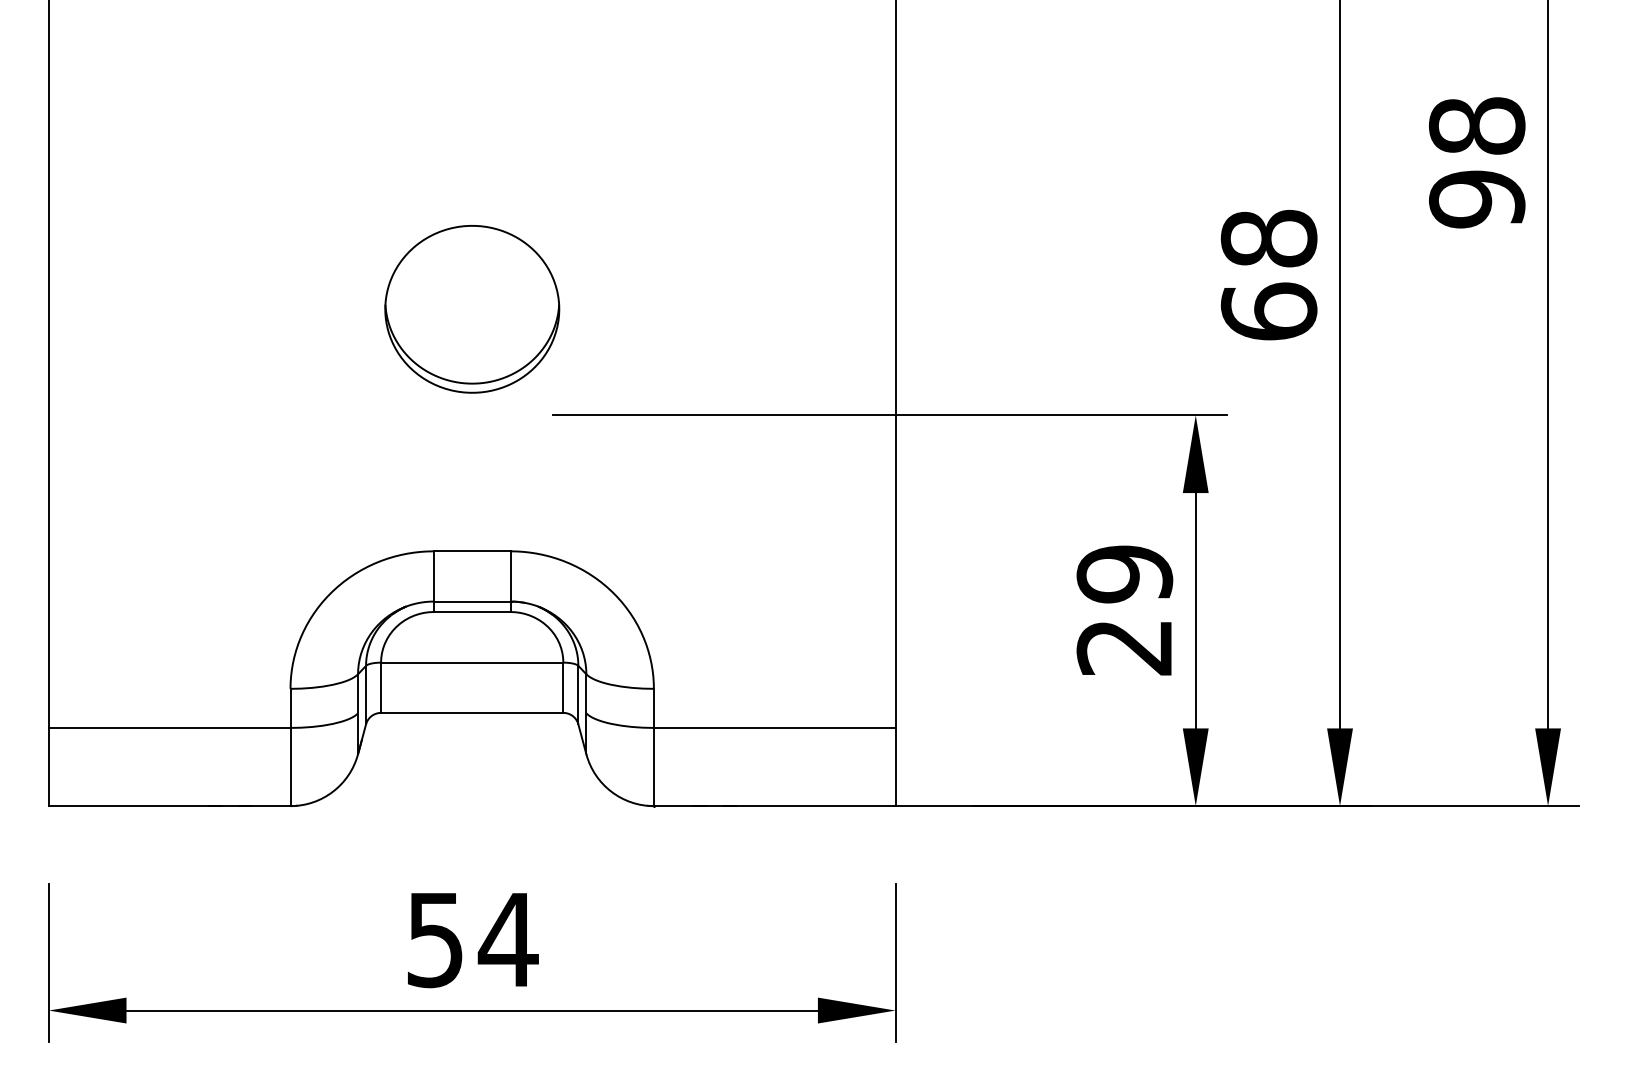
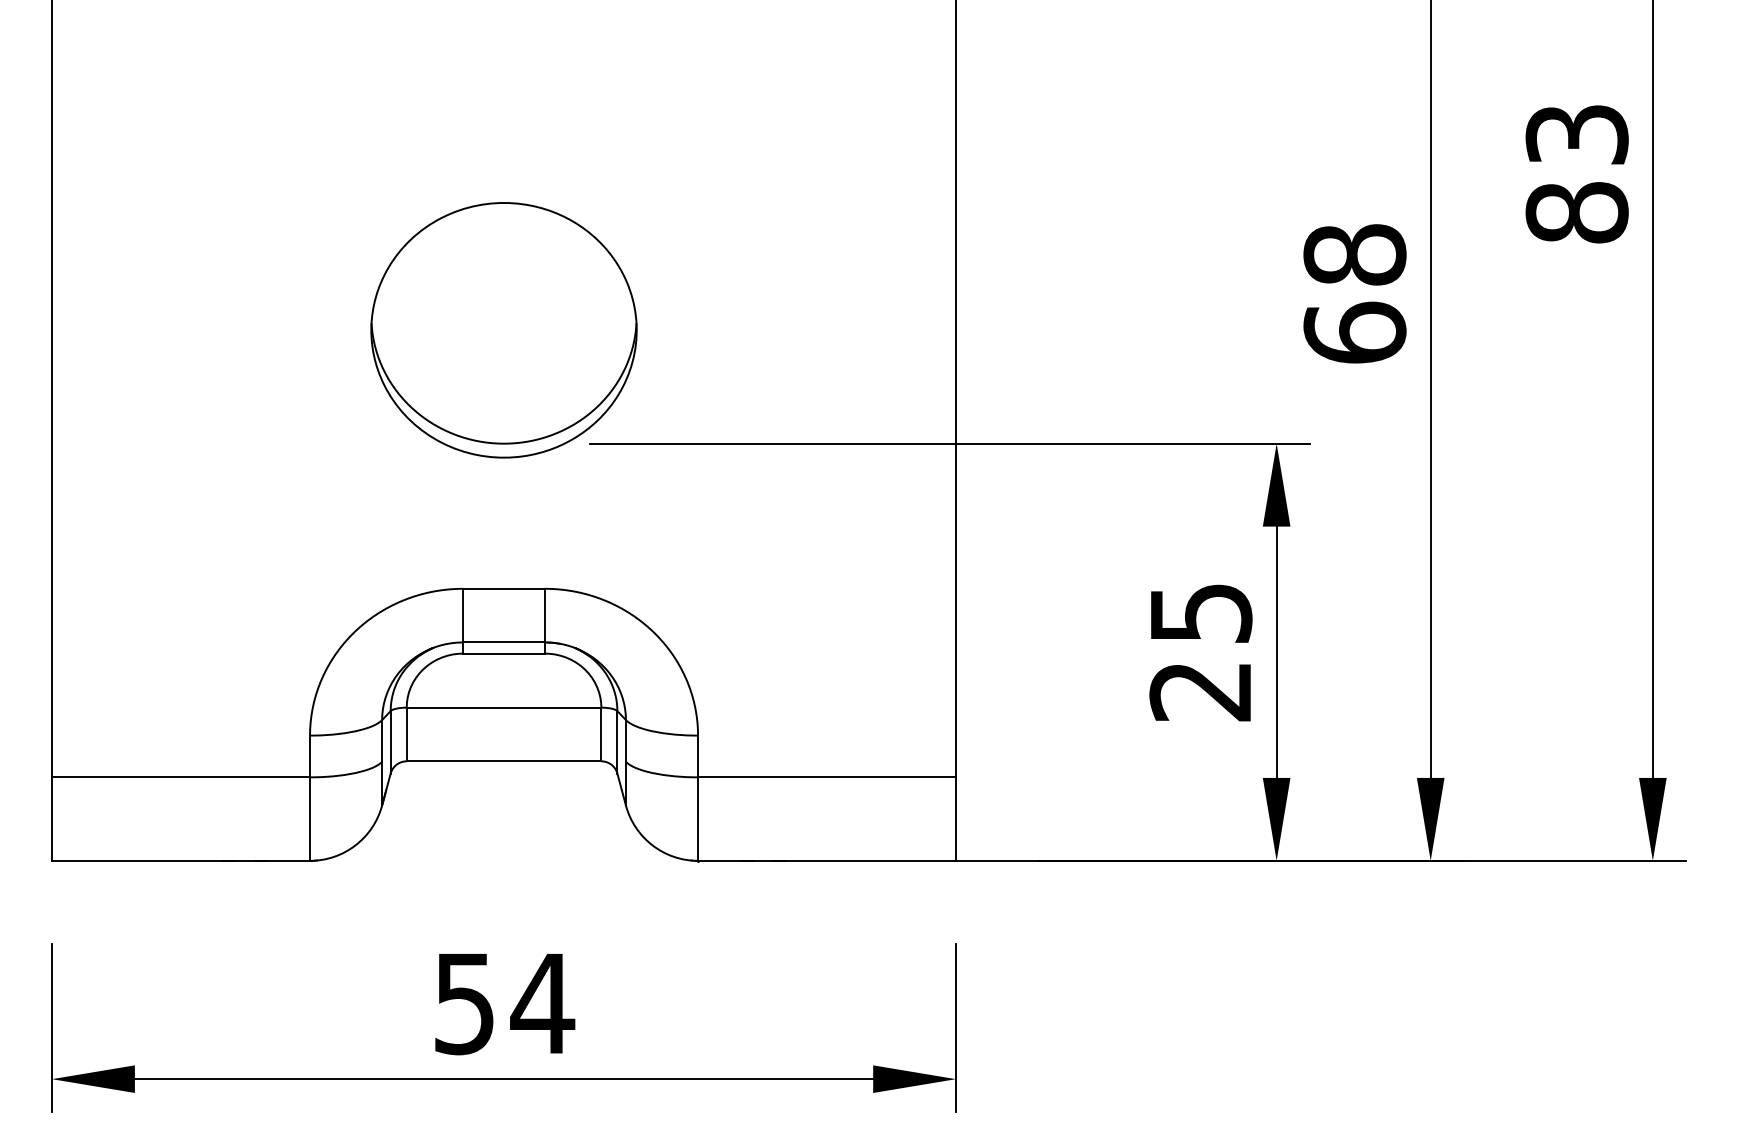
text: (1477, 162) -> (1577, 173), 98 -> 83
part: (472, 309) -> (504, 330), size x1.43
text: (1124, 574) -> (1200, 613), 29 -> 25

